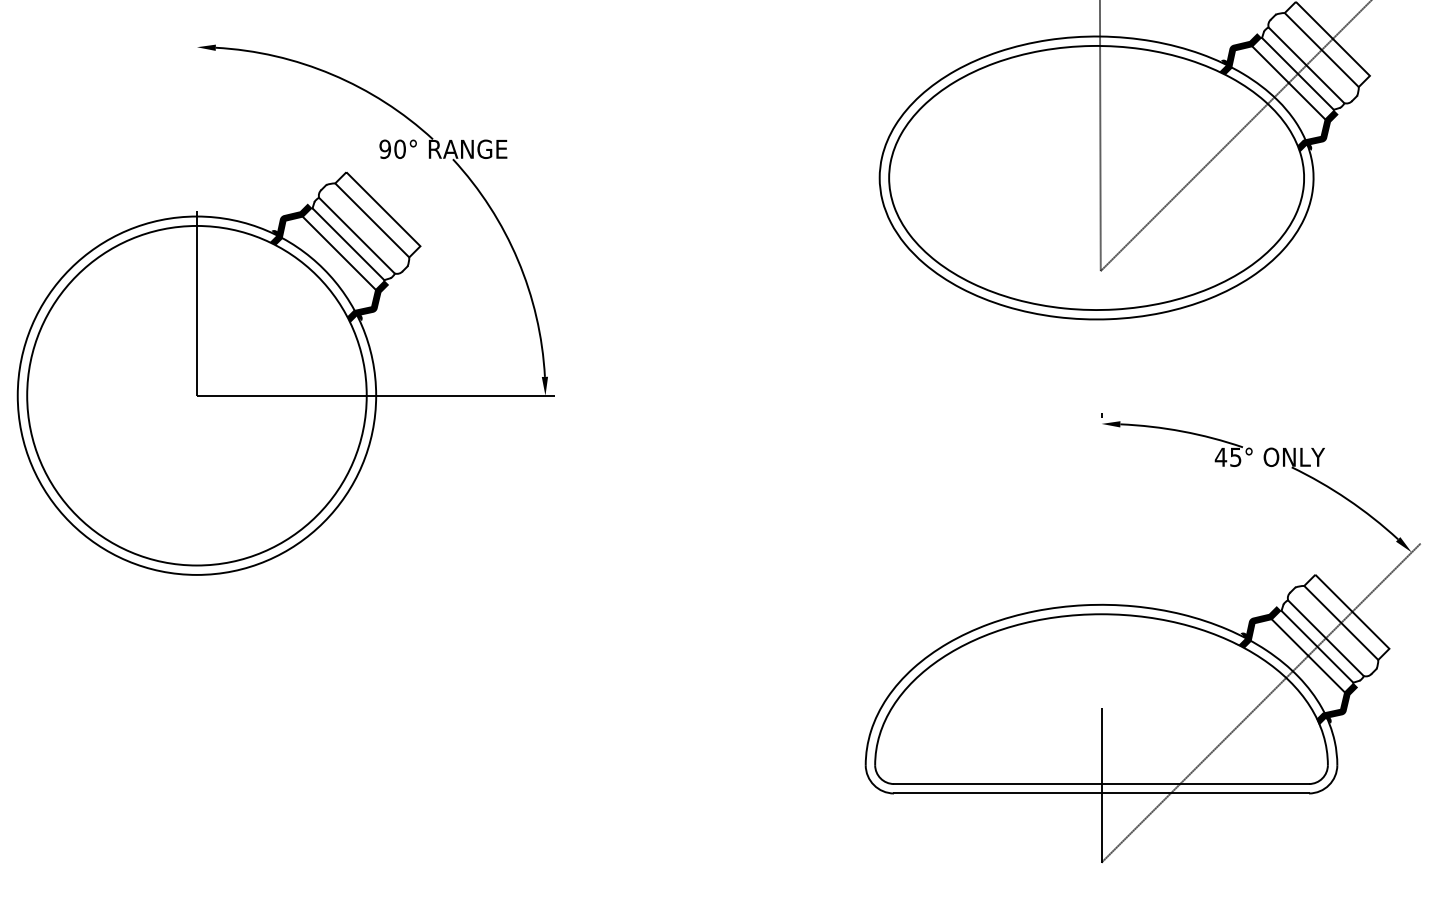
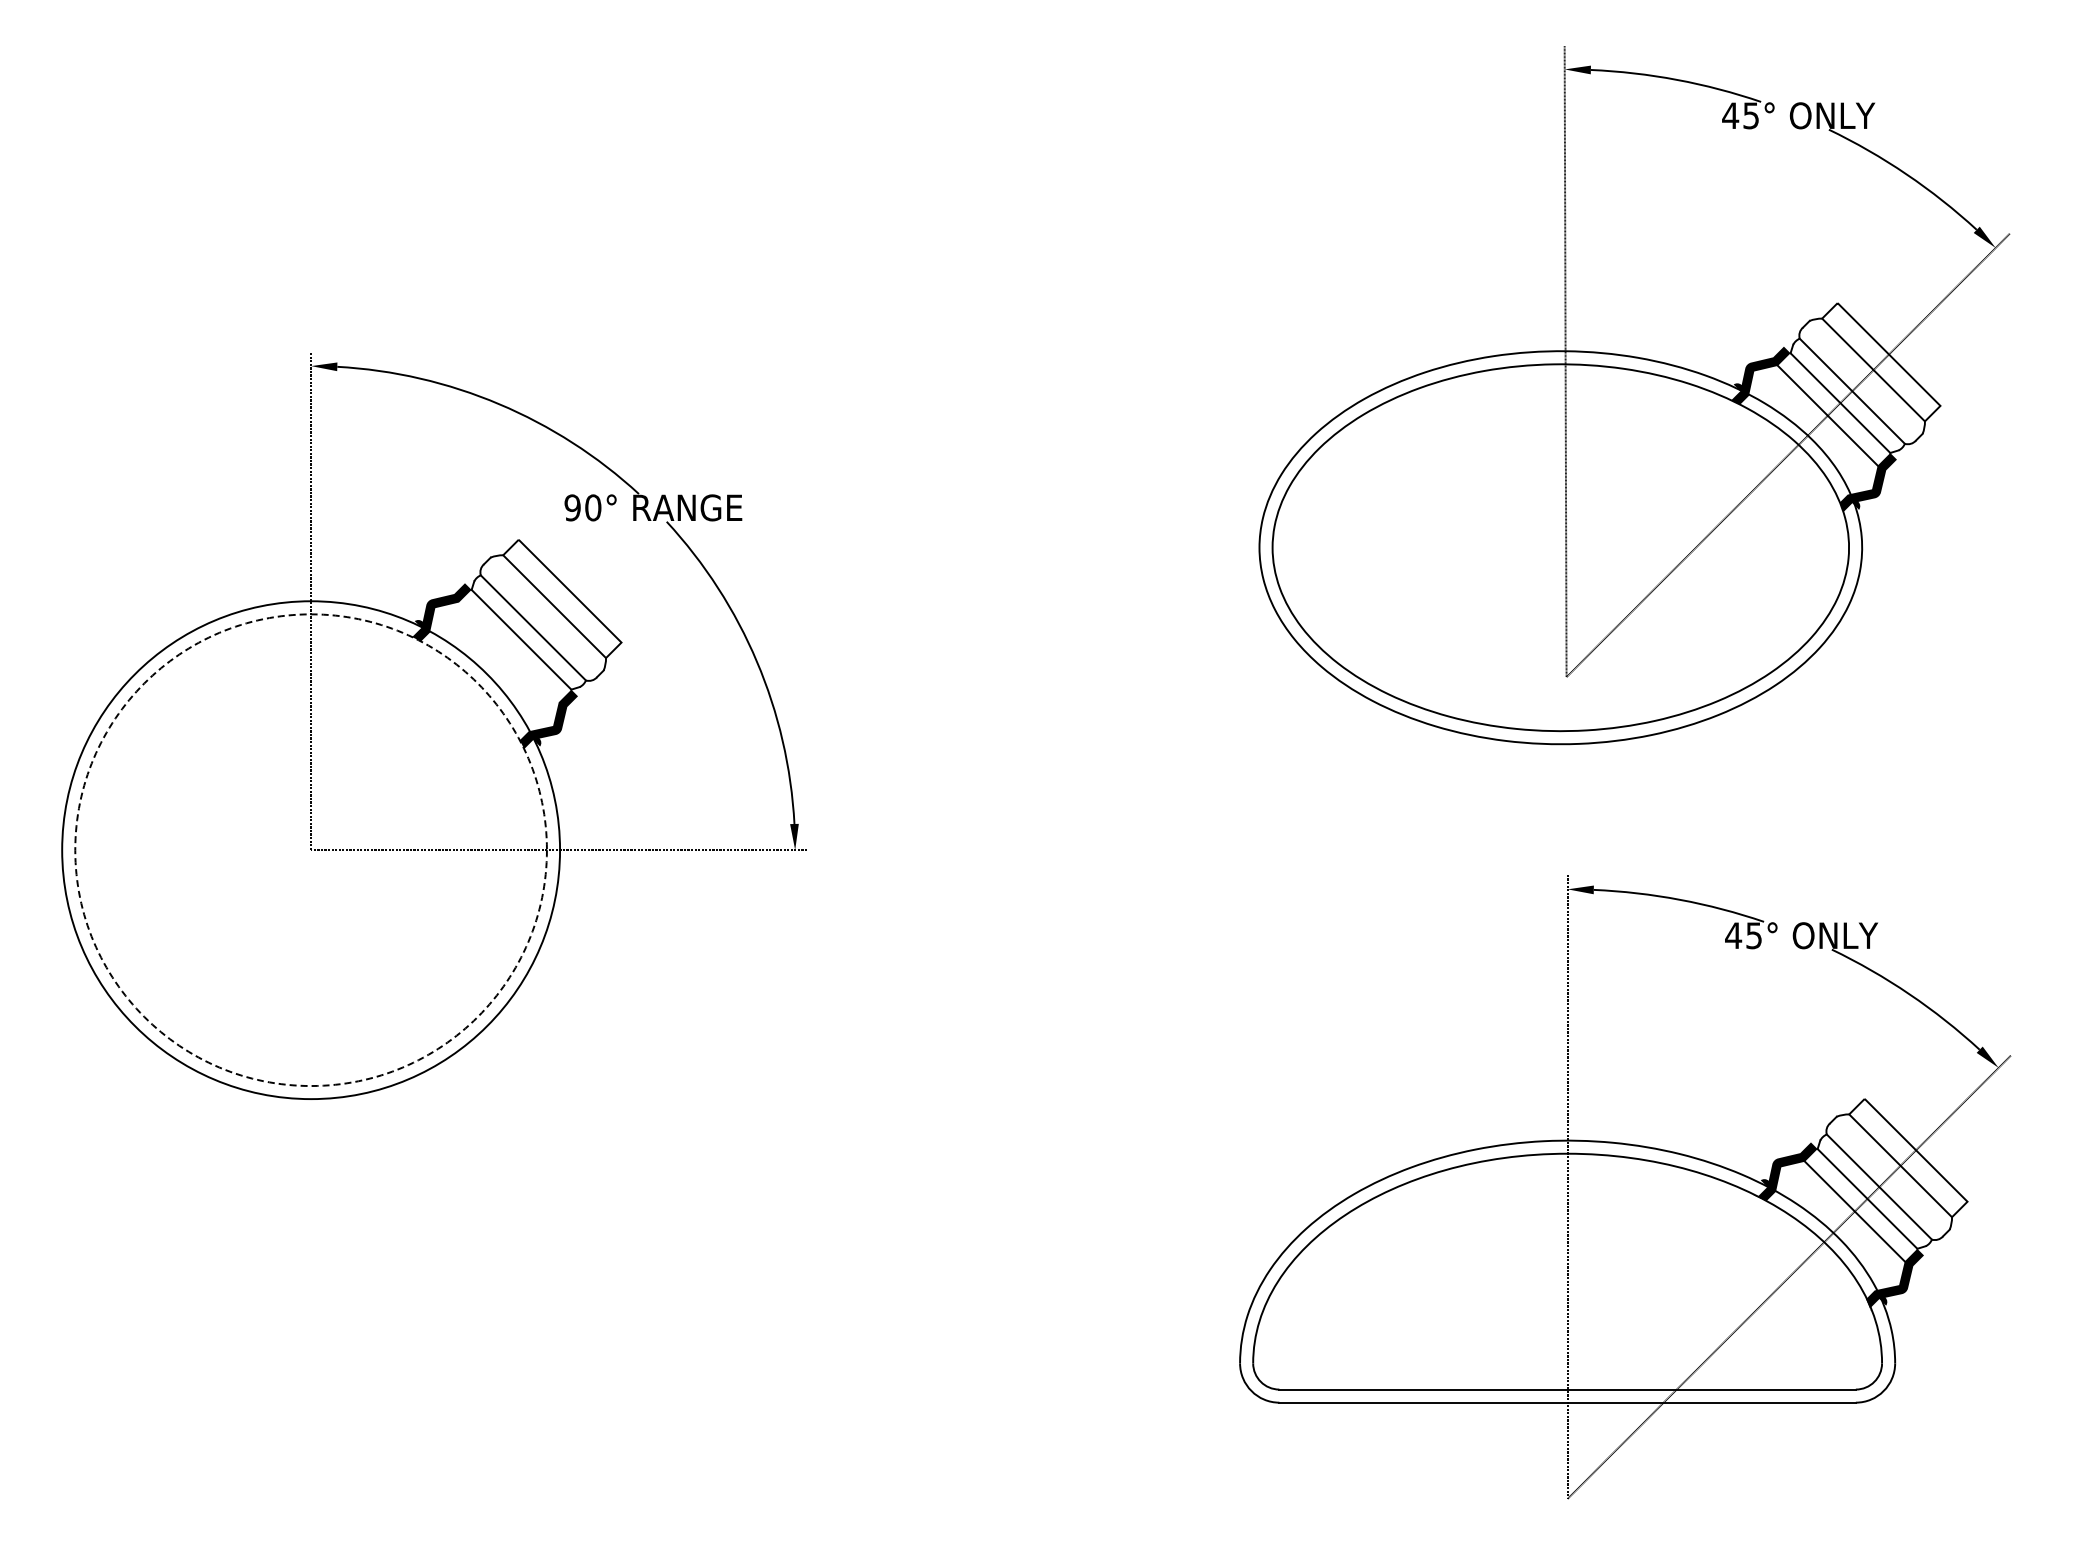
line: (339, 253) -> (508, 652), removed
circle: (196, 395) -> (310, 850), solid -> dashed

